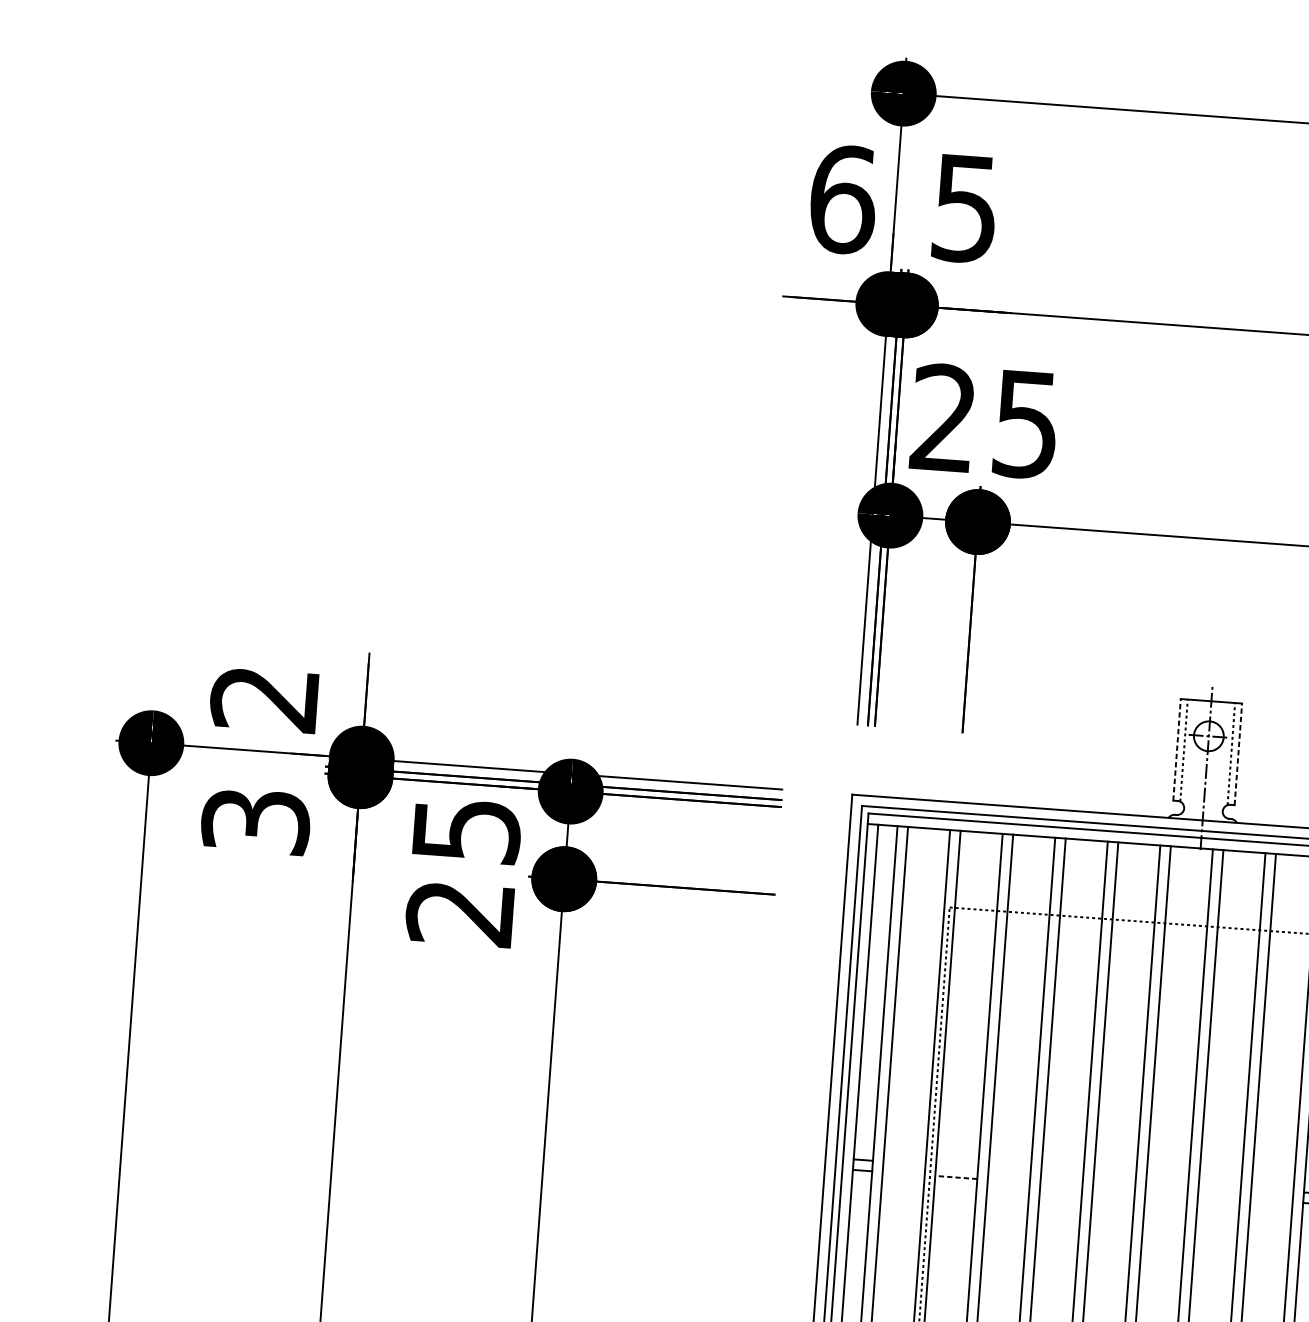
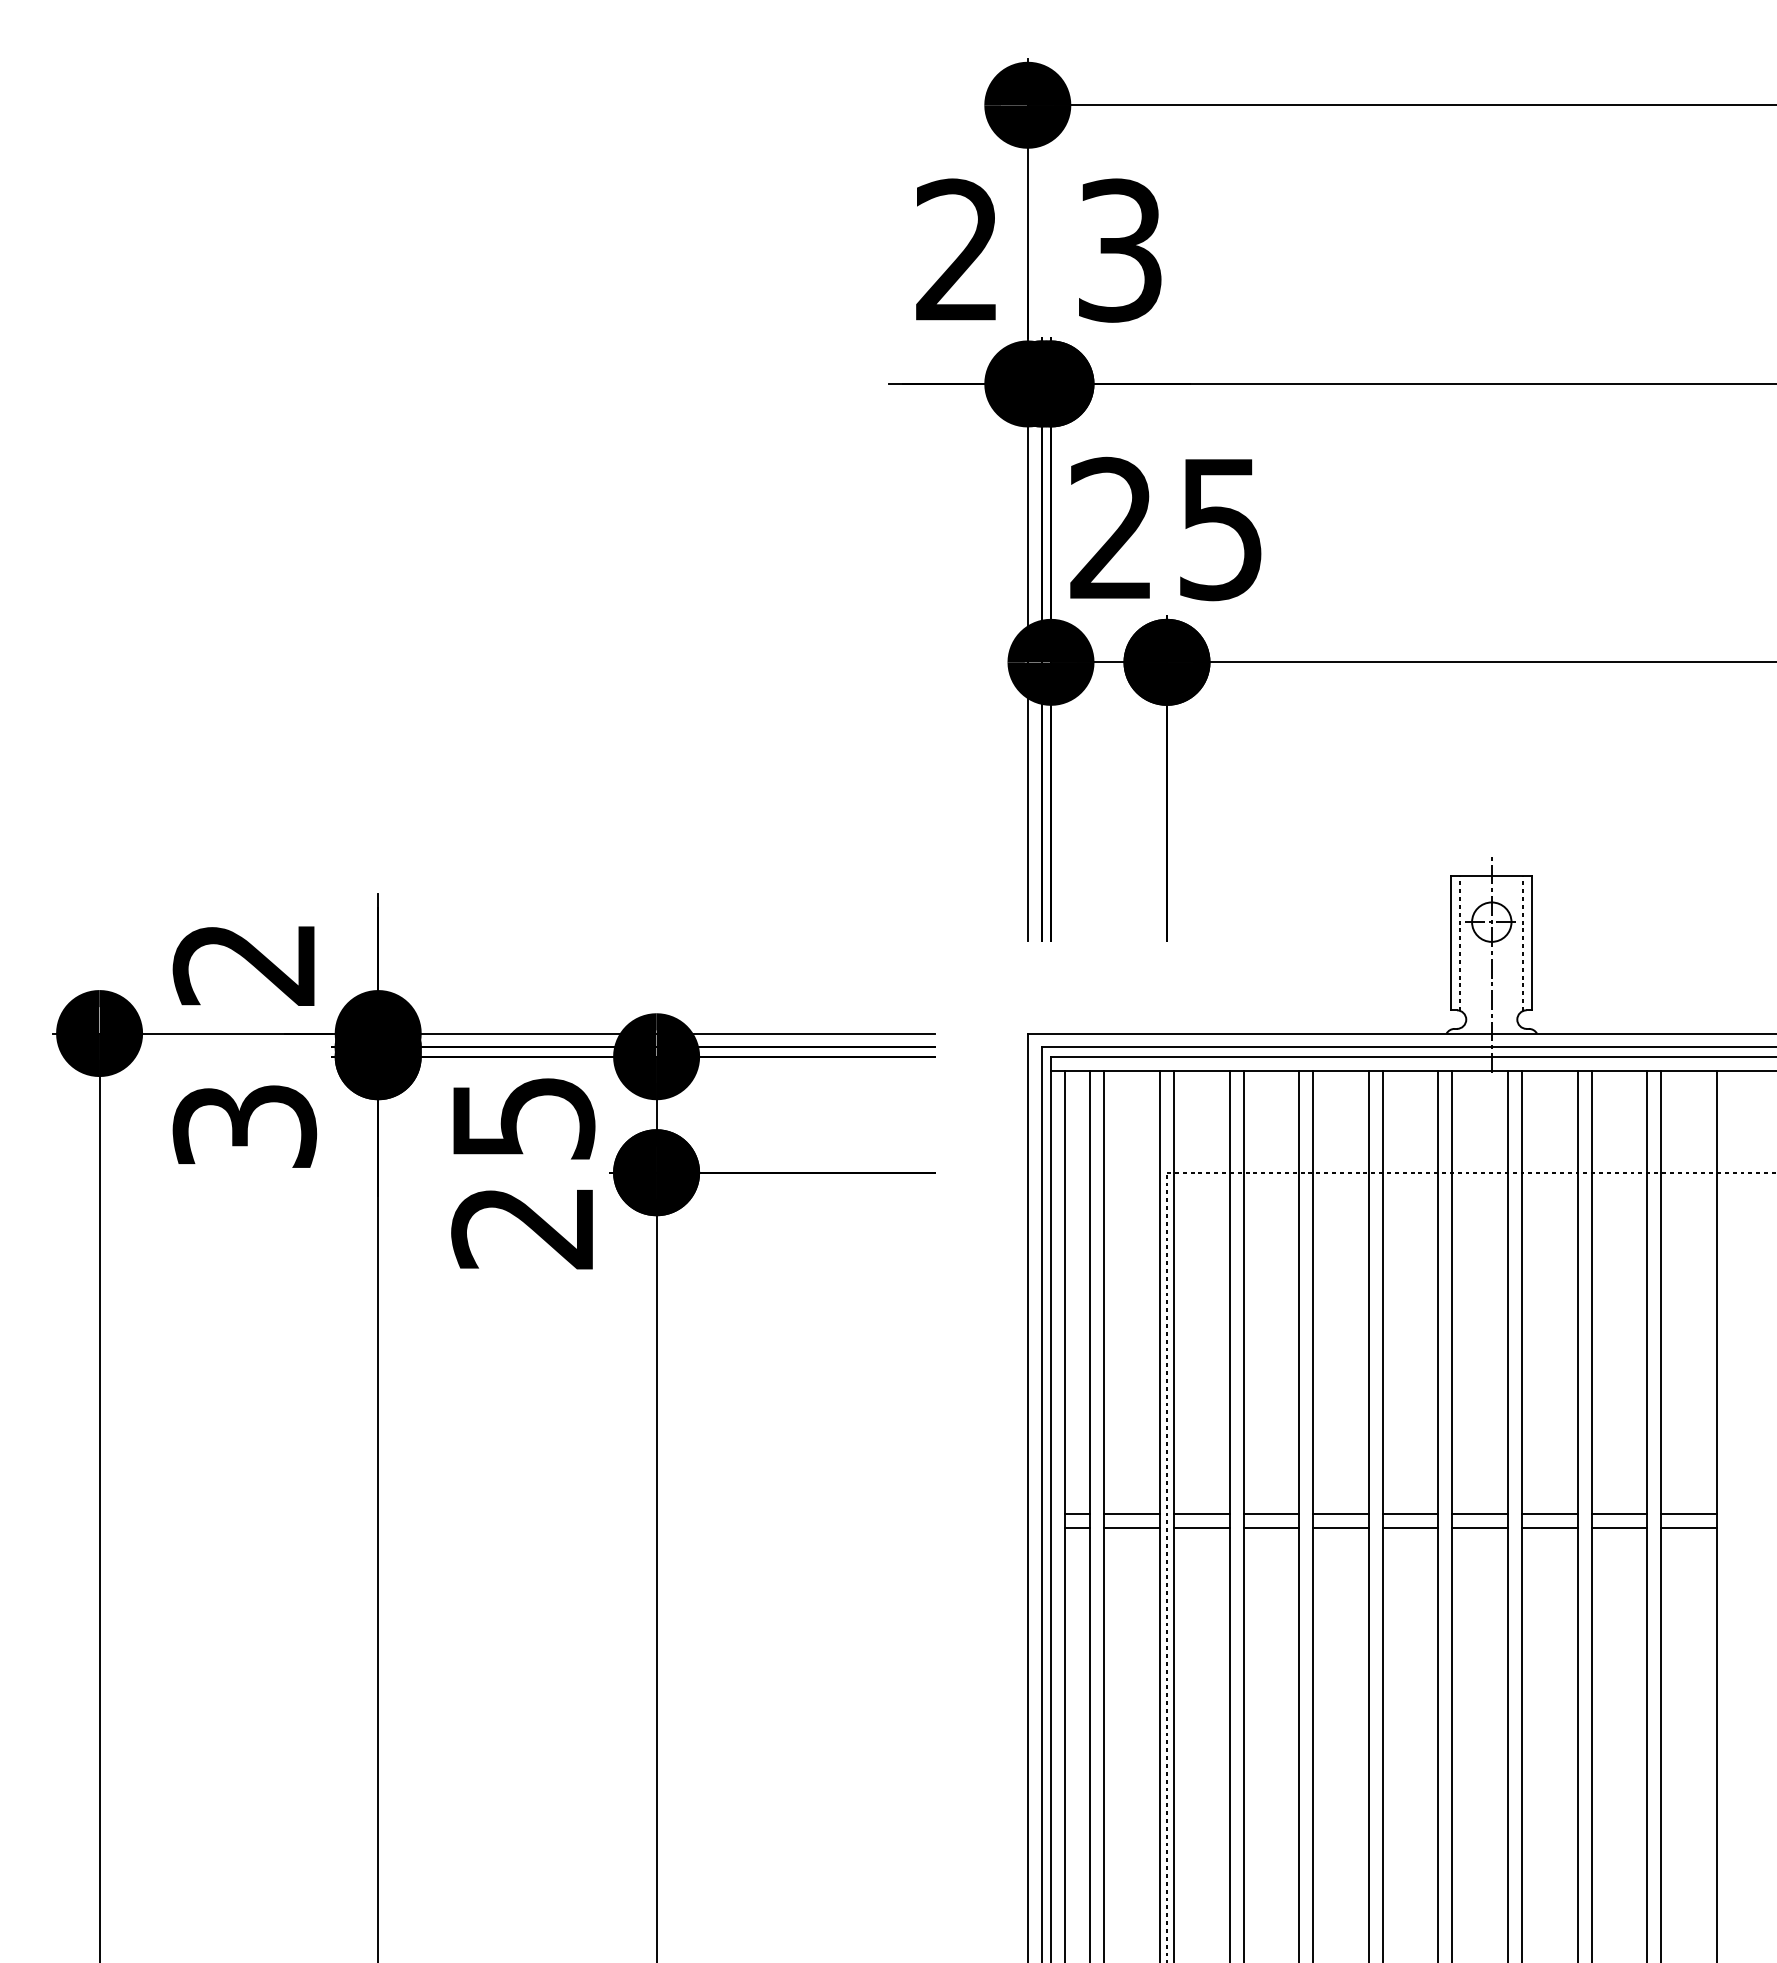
text: (843, 199) -> (958, 250), 6 -> 2
text: (965, 208) -> (1120, 250), 5 -> 3
line: (1177, 749) -> (1451, 942), dashed -> solid
line: (1238, 753) -> (1532, 942), dashed -> solid
line: (904, 1162) -> (1132, 1513), added
line: (956, 1166) -> (1201, 1513), added
line: (1009, 1170) -> (1271, 1513), added
line: (903, 1173) -> (1132, 1527), added
line: (1061, 1174) -> (1340, 1513), added
line: (956, 1177) -> (1201, 1527), dashed -> solid
line: (1114, 1178) -> (1410, 1513), added
line: (1008, 1181) -> (1271, 1527), added
line: (1167, 1182) -> (1480, 1513), added
line: (1061, 1185) -> (1340, 1527), added
line: (1219, 1186) -> (1549, 1513), added
line: (1113, 1188) -> (1410, 1527), added
line: (1272, 1189) -> (1619, 1513), added
line: (1166, 1192) -> (1480, 1527), added
line: (1218, 1196) -> (1549, 1527), added
line: (1271, 1200) -> (1619, 1527), added

